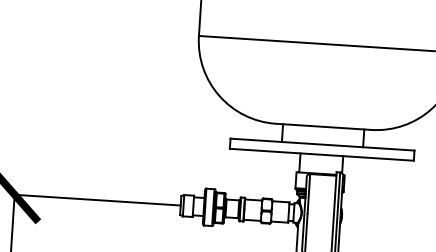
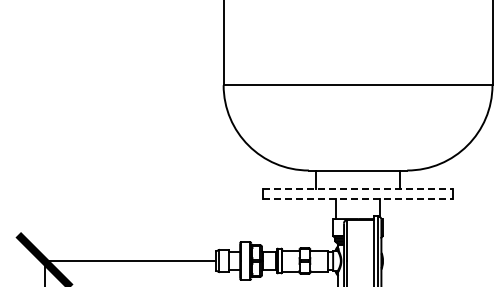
line: (322, 144) -> (358, 188), solid -> dashed
line: (322, 154) -> (358, 199), solid -> dashed

